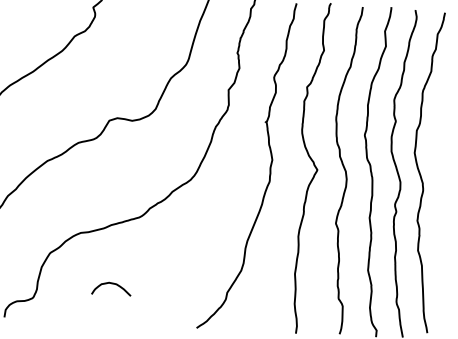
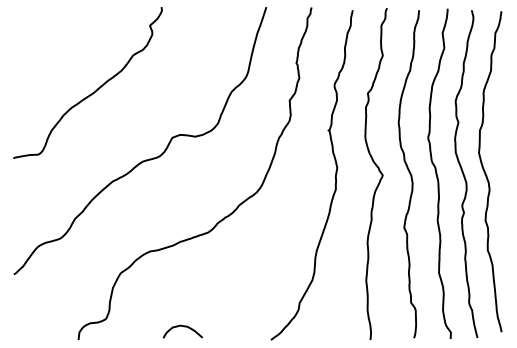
curve: (112, 284) -> (183, 327), moved

